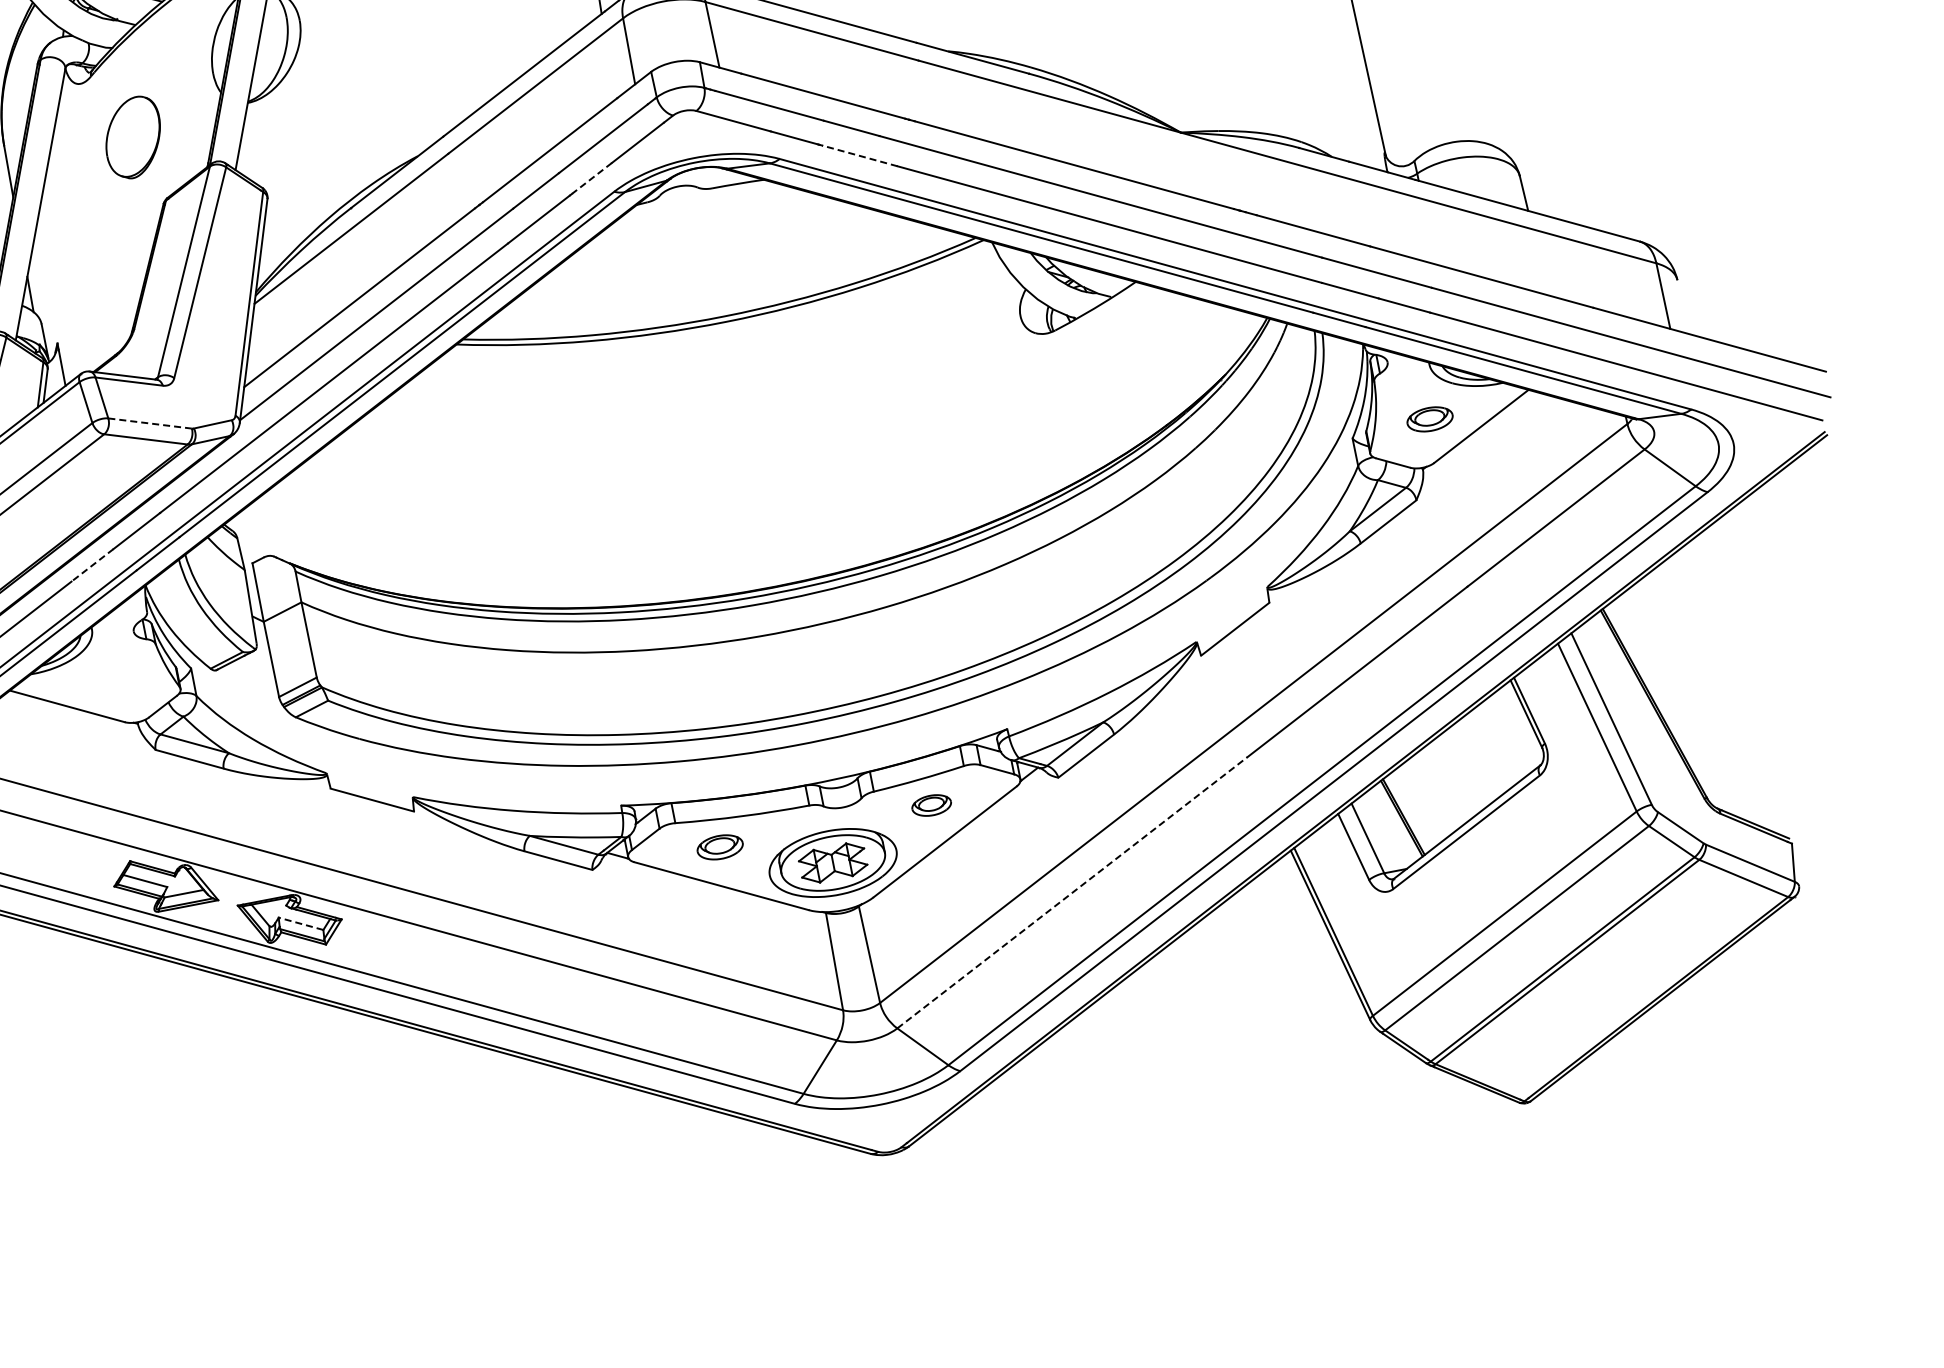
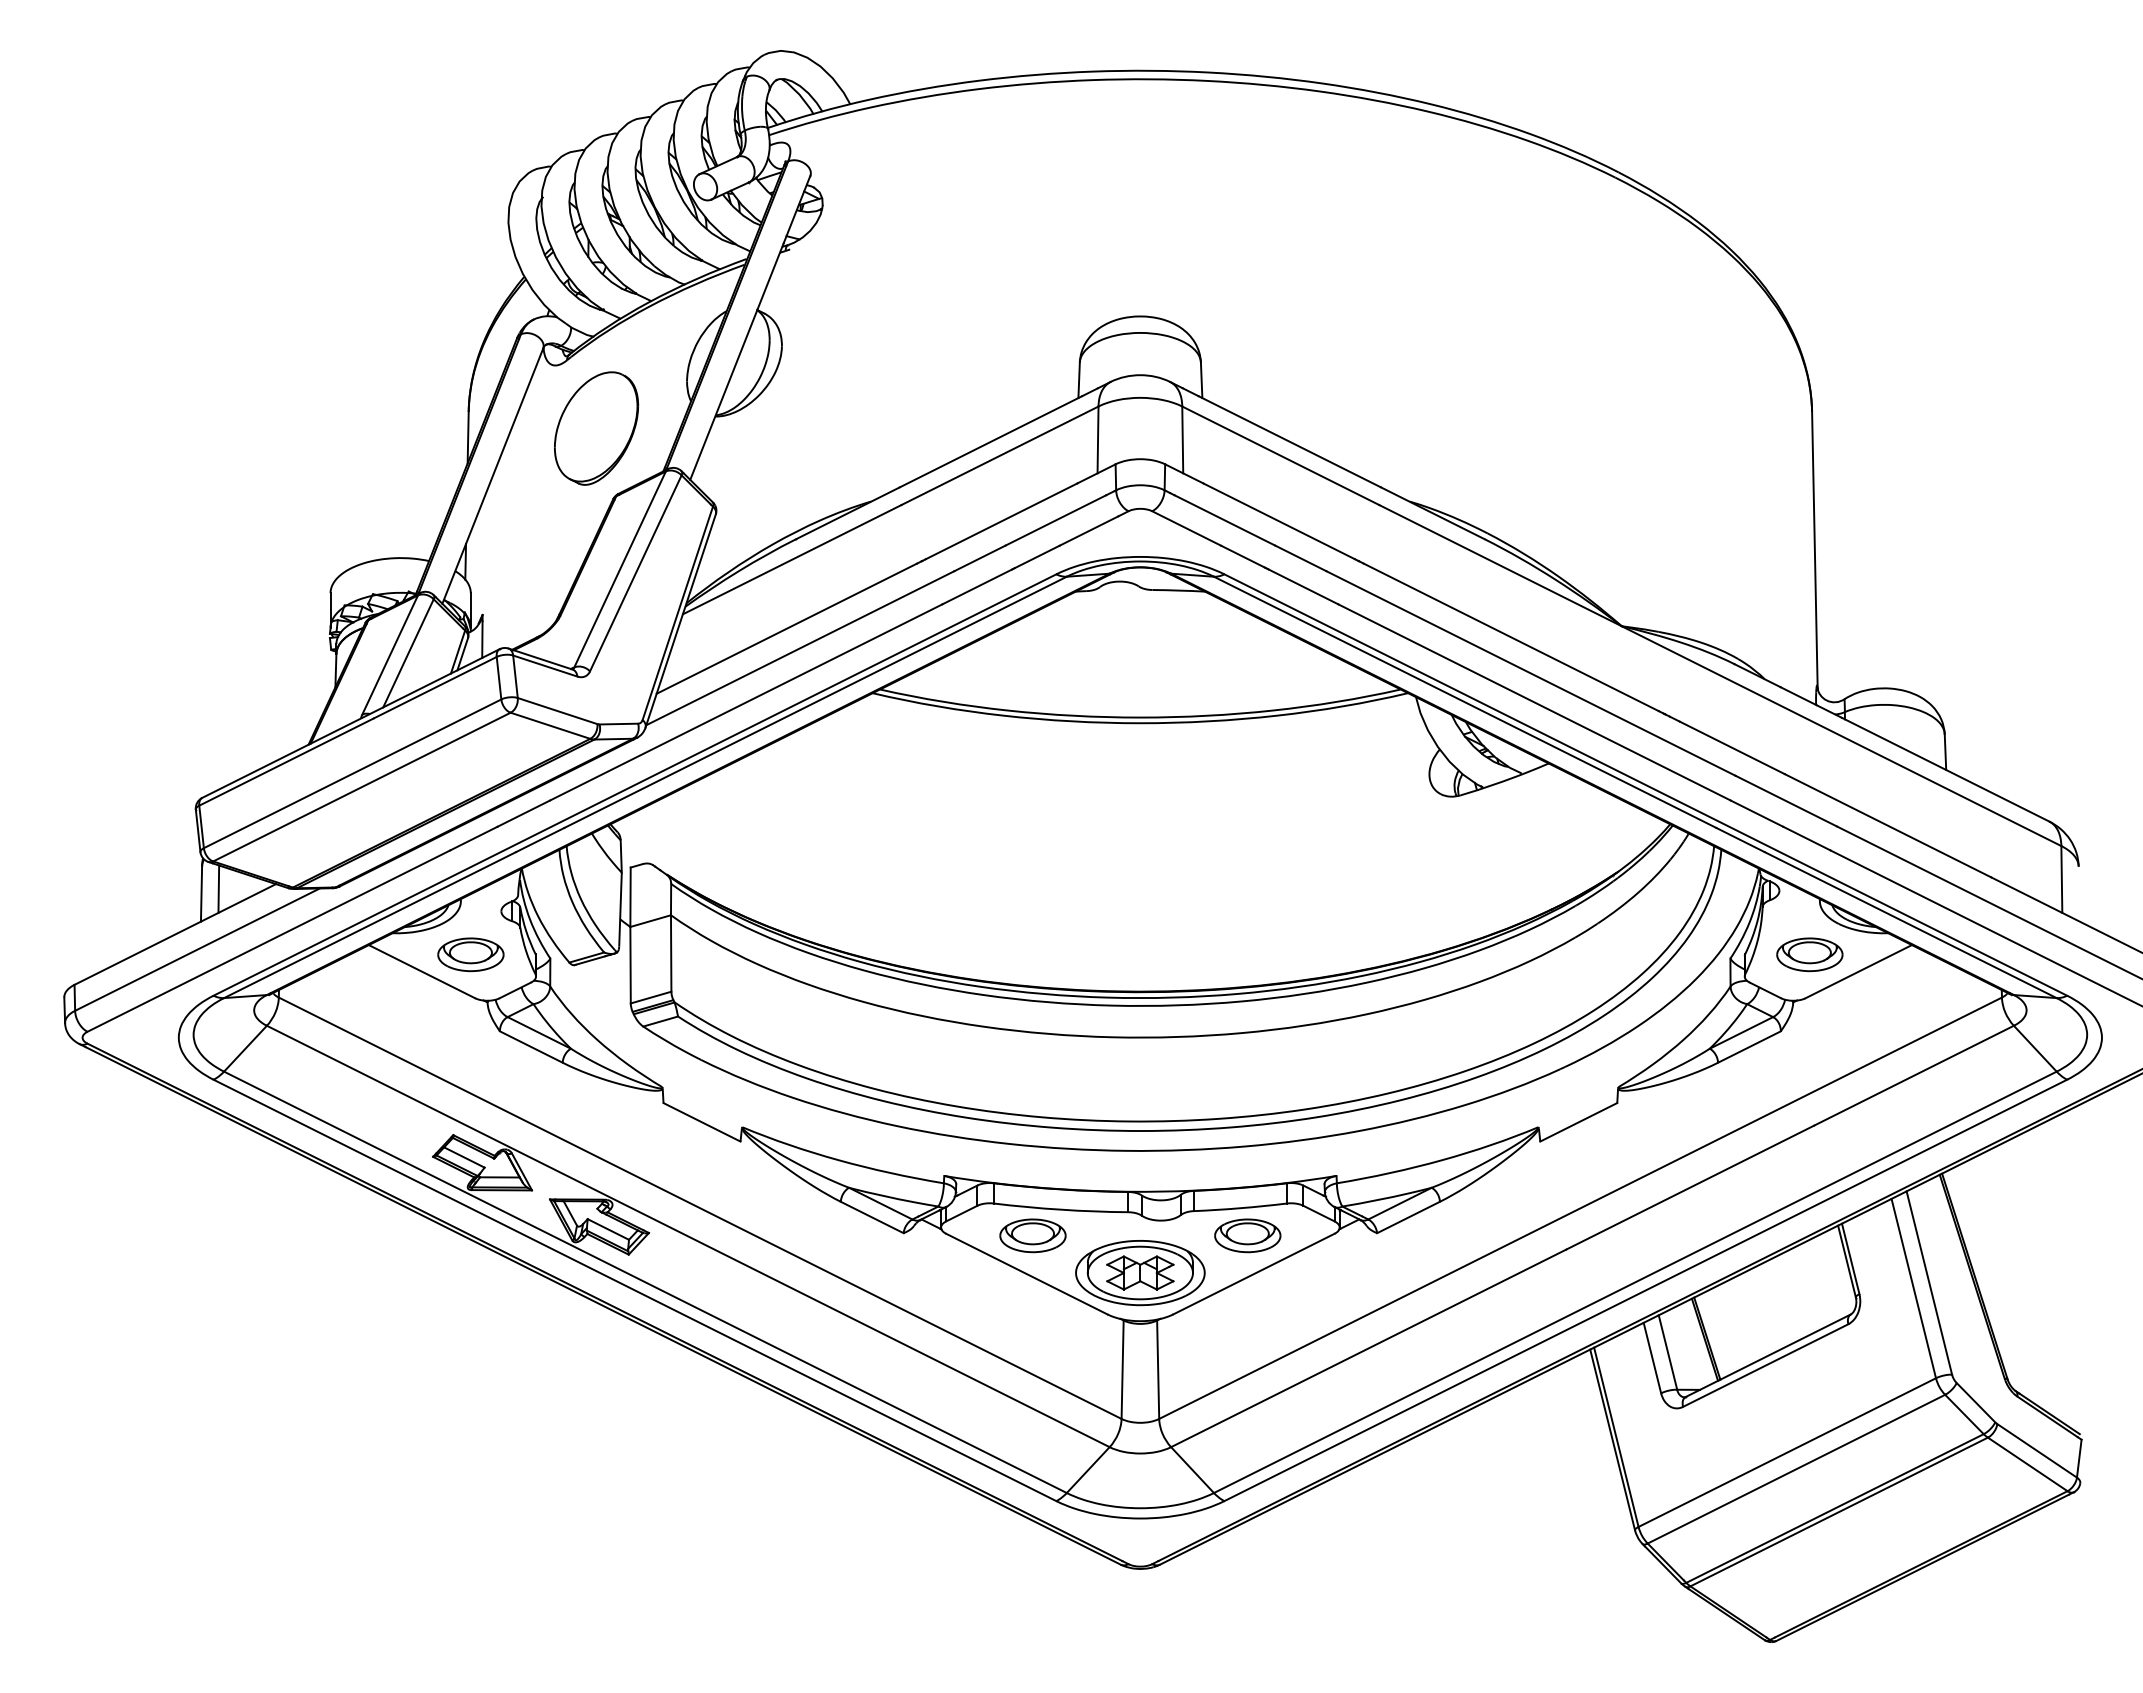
part: (133, 137) -> (596, 428), size x1.43
line: (859, 155) -> (1303, 586), dashed -> solid
line: (591, 179) -> (1036, 557), dashed -> solid
part: (1429, 419) -> (1809, 954), size x1.43
line: (150, 423) -> (557, 711), dashed -> solid
line: (92, 565) -> (473, 838), dashed -> solid
part: (111, 680) -> (470, 954), added
part: (931, 805) -> (1247, 1235), size x1.67
part: (719, 847) -> (1032, 1235), size x1.43
line: (1072, 892) -> (1368, 1348), dashed -> solid
line: (300, 924) -> (607, 1229), dashed -> solid

